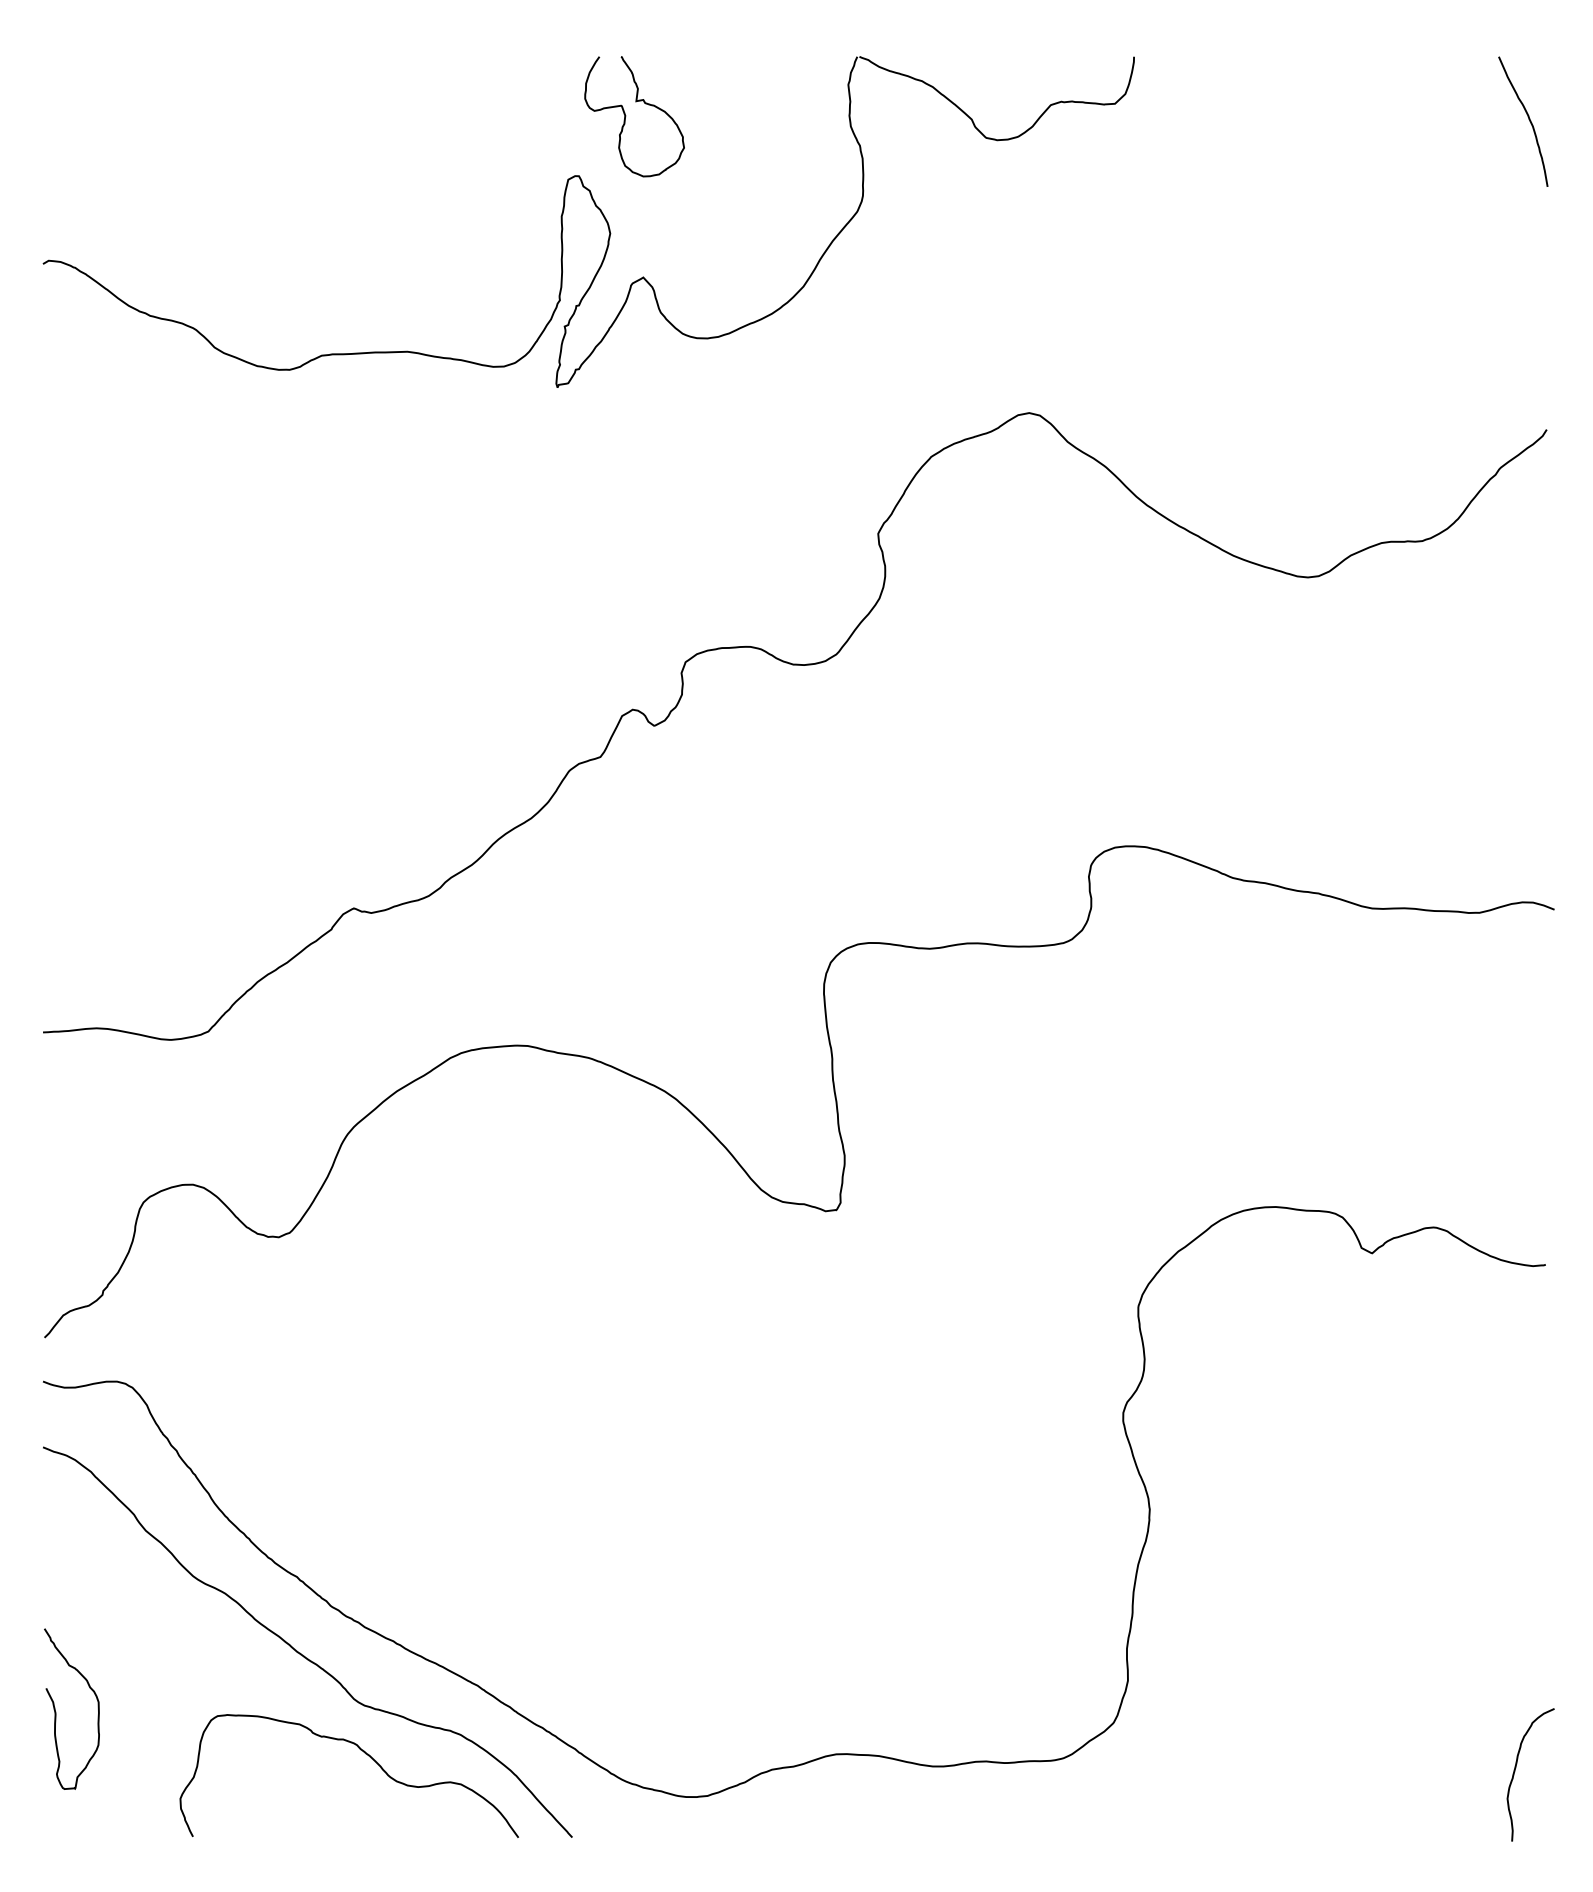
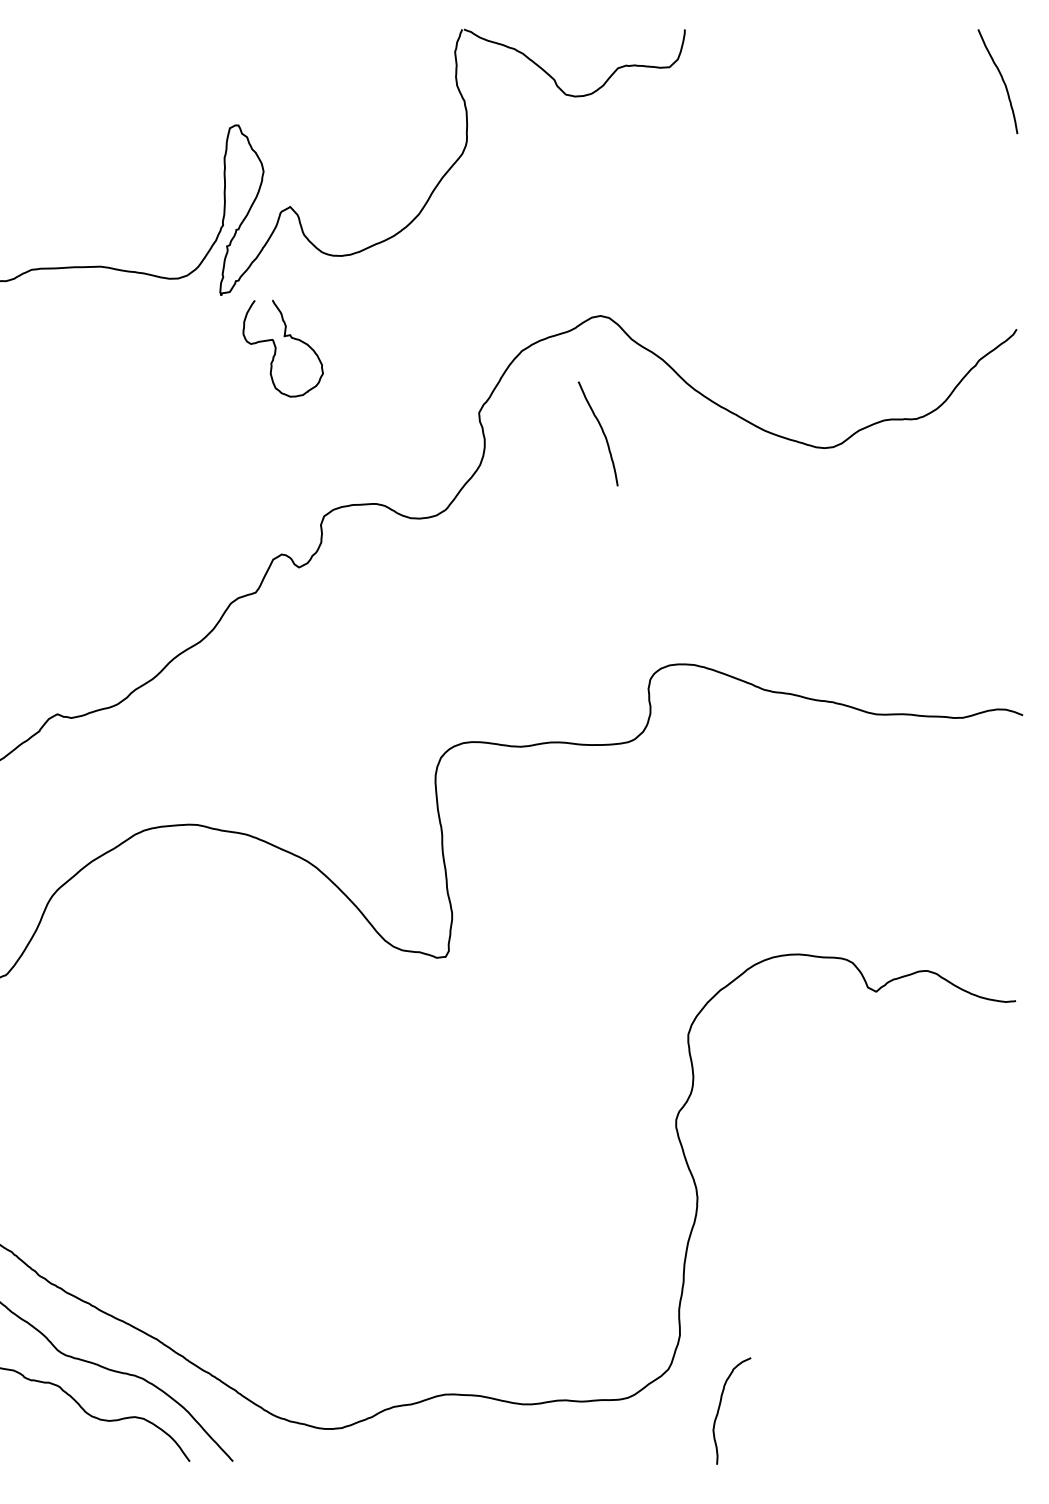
curve: (626, 116) -> (276, 348), moved
curve: (1031, 557) -> (602, 432), added
curve: (1516, 1768) -> (720, 1405), moved

